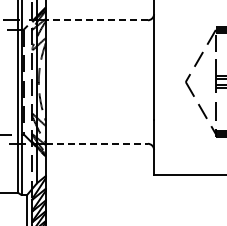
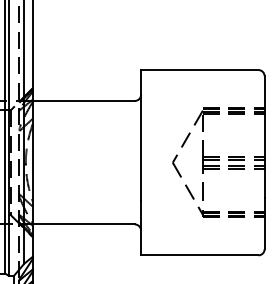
line: (96, 19) -> (83, 100), dashed -> solid
line: (97, 143) -> (84, 224), dashed -> solid

